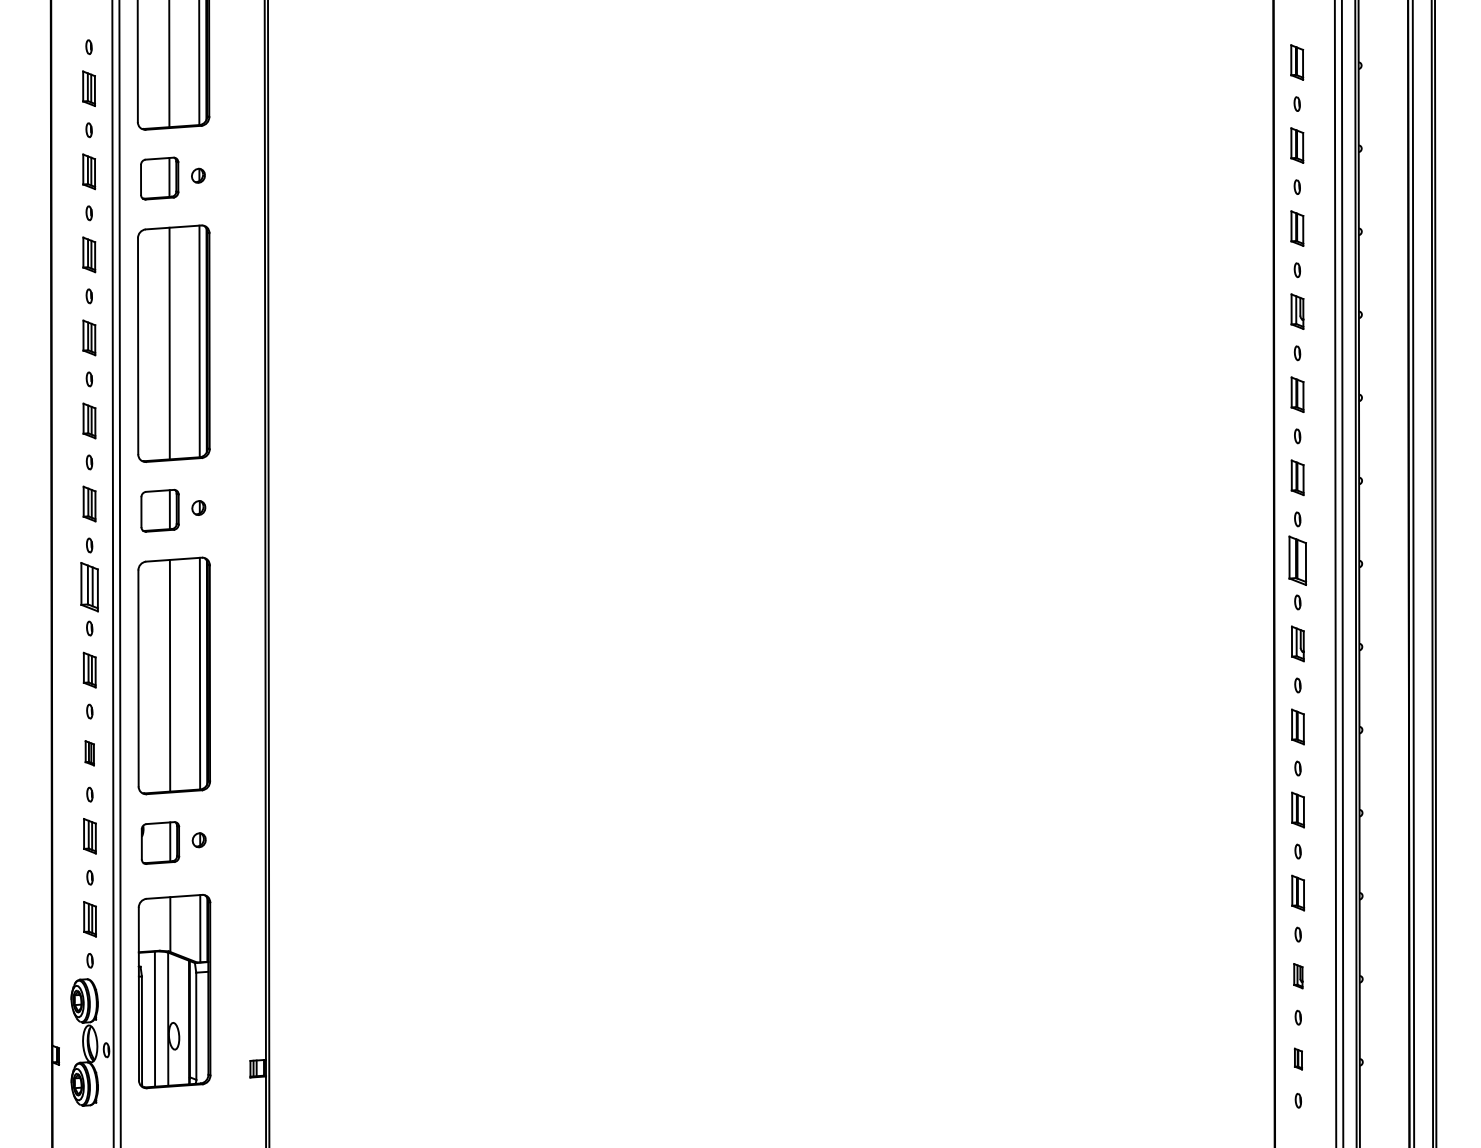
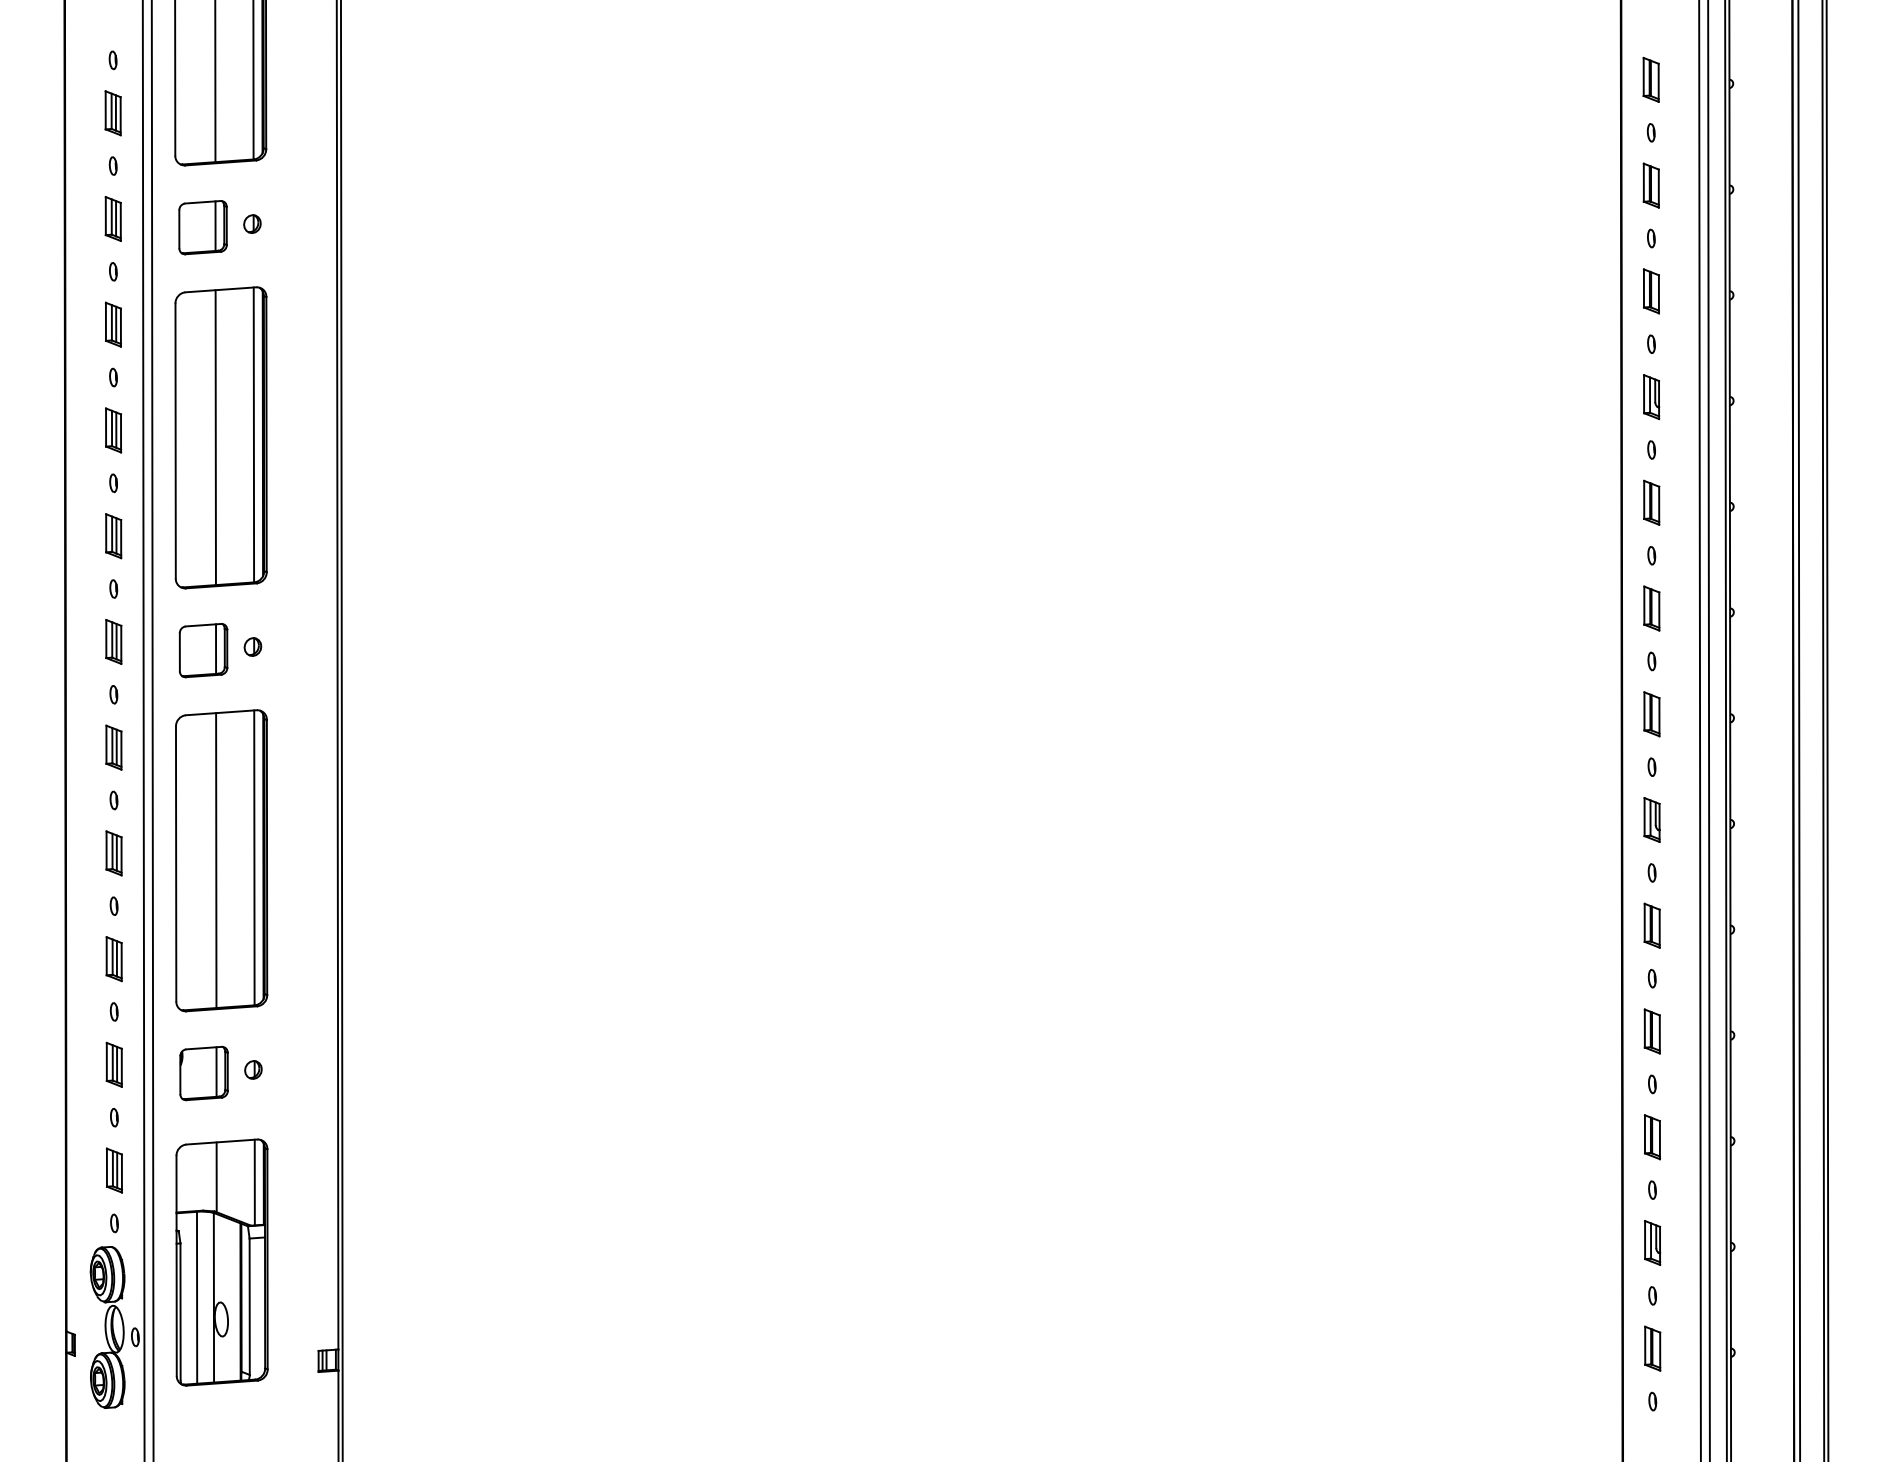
part: (1297, 561) -> (1651, 714), size x0.71
part: (89, 586) -> (113, 747), size x0.71
part: (89, 753) -> (113, 959), size x1.43
part: (1298, 975) -> (1652, 1242), size x1.43
part: (1298, 1059) -> (1652, 1348), size x1.67

